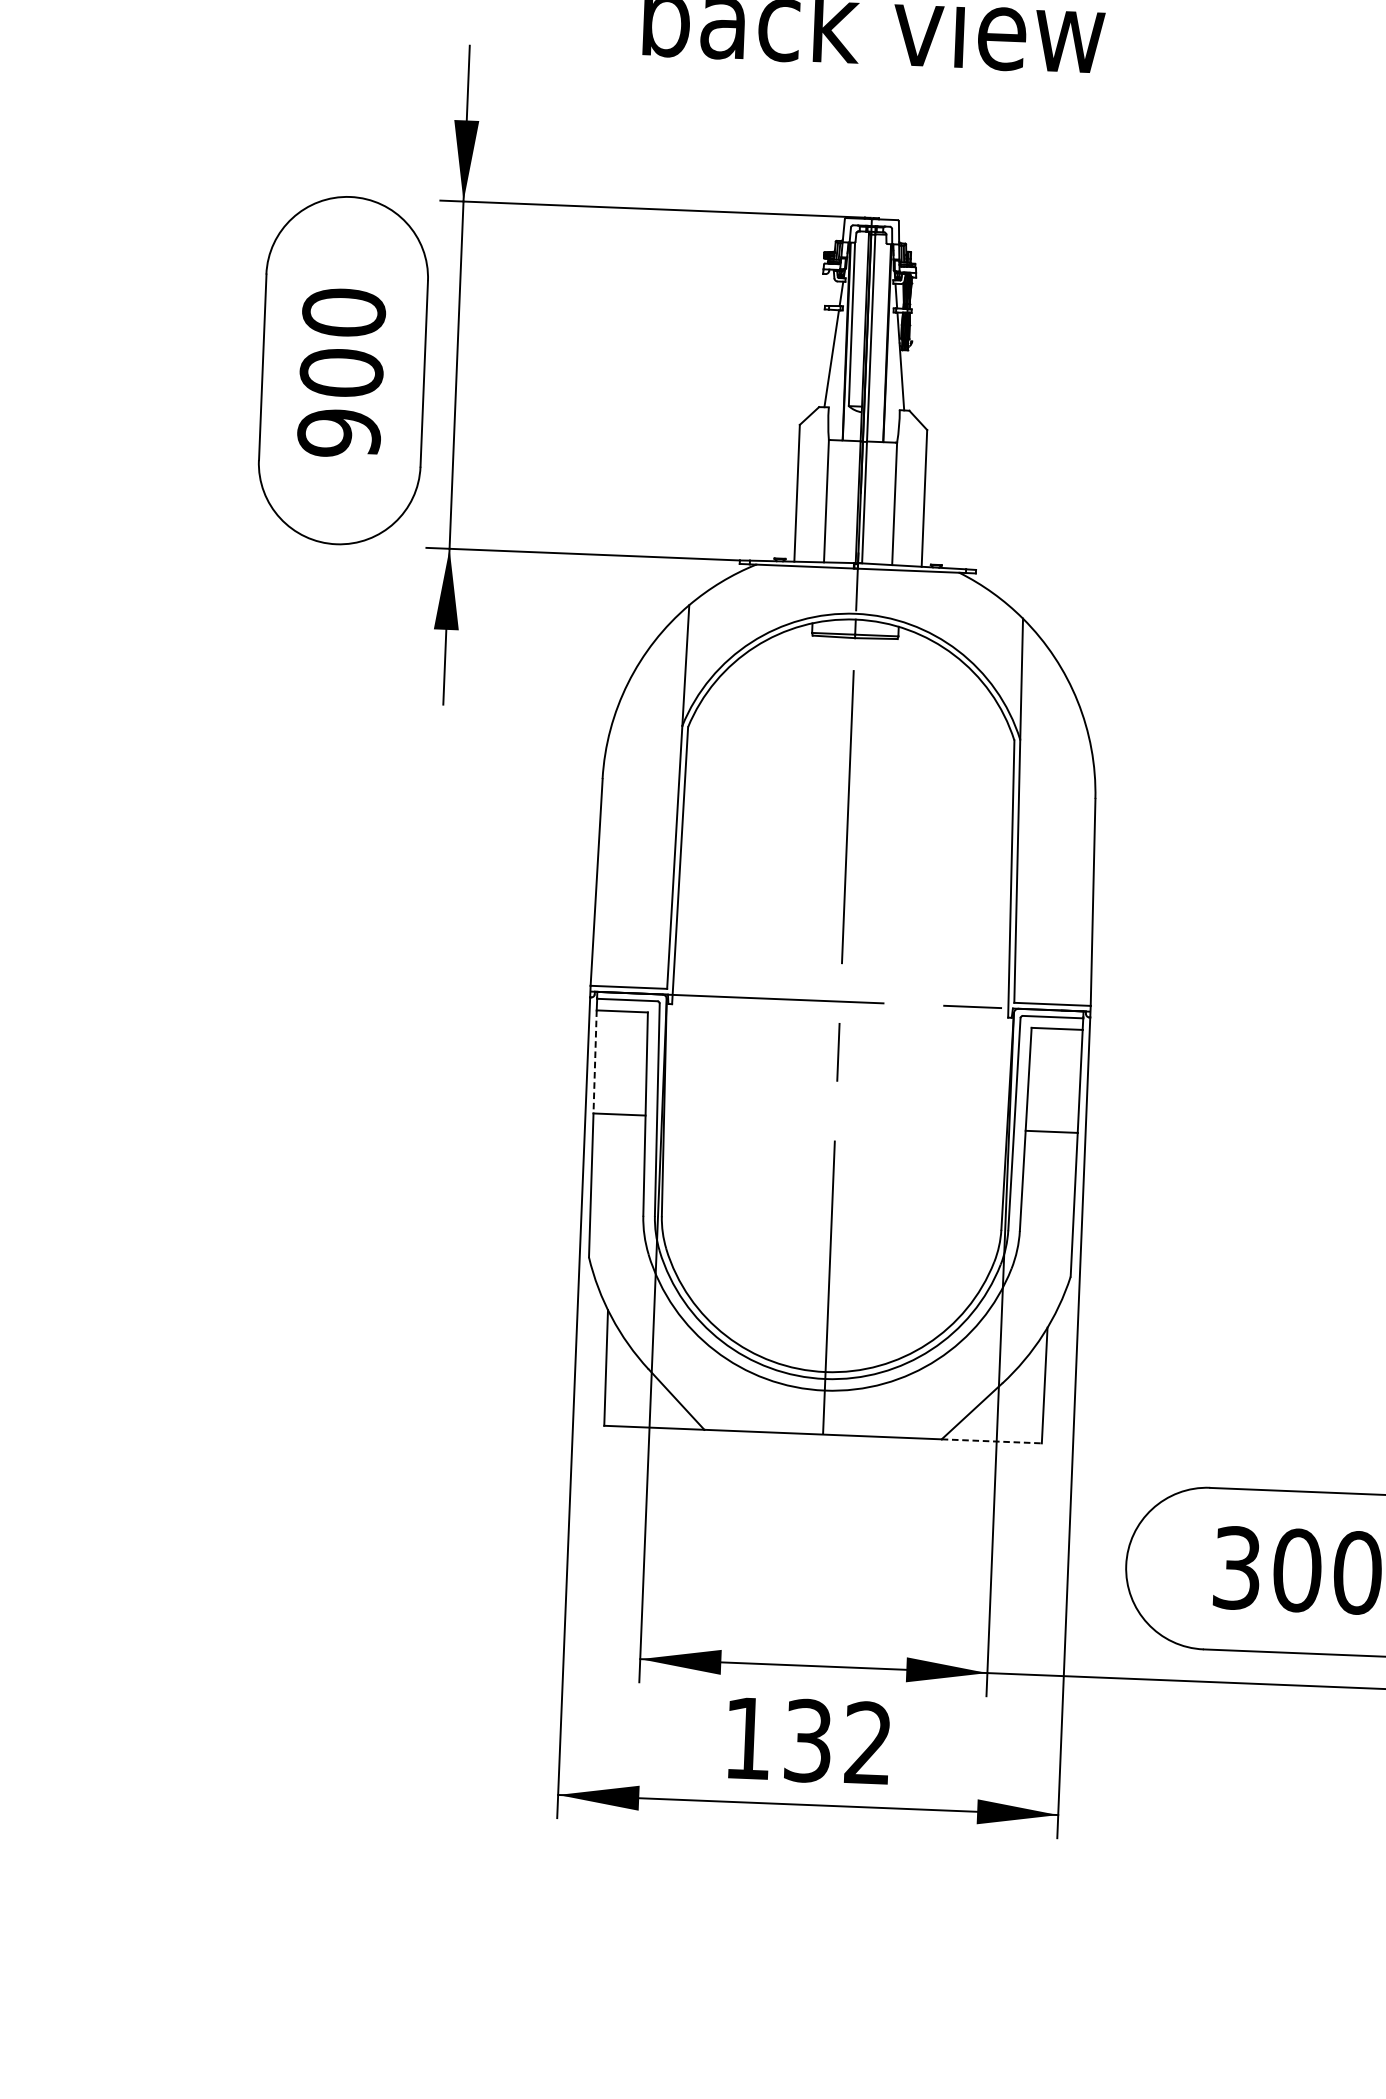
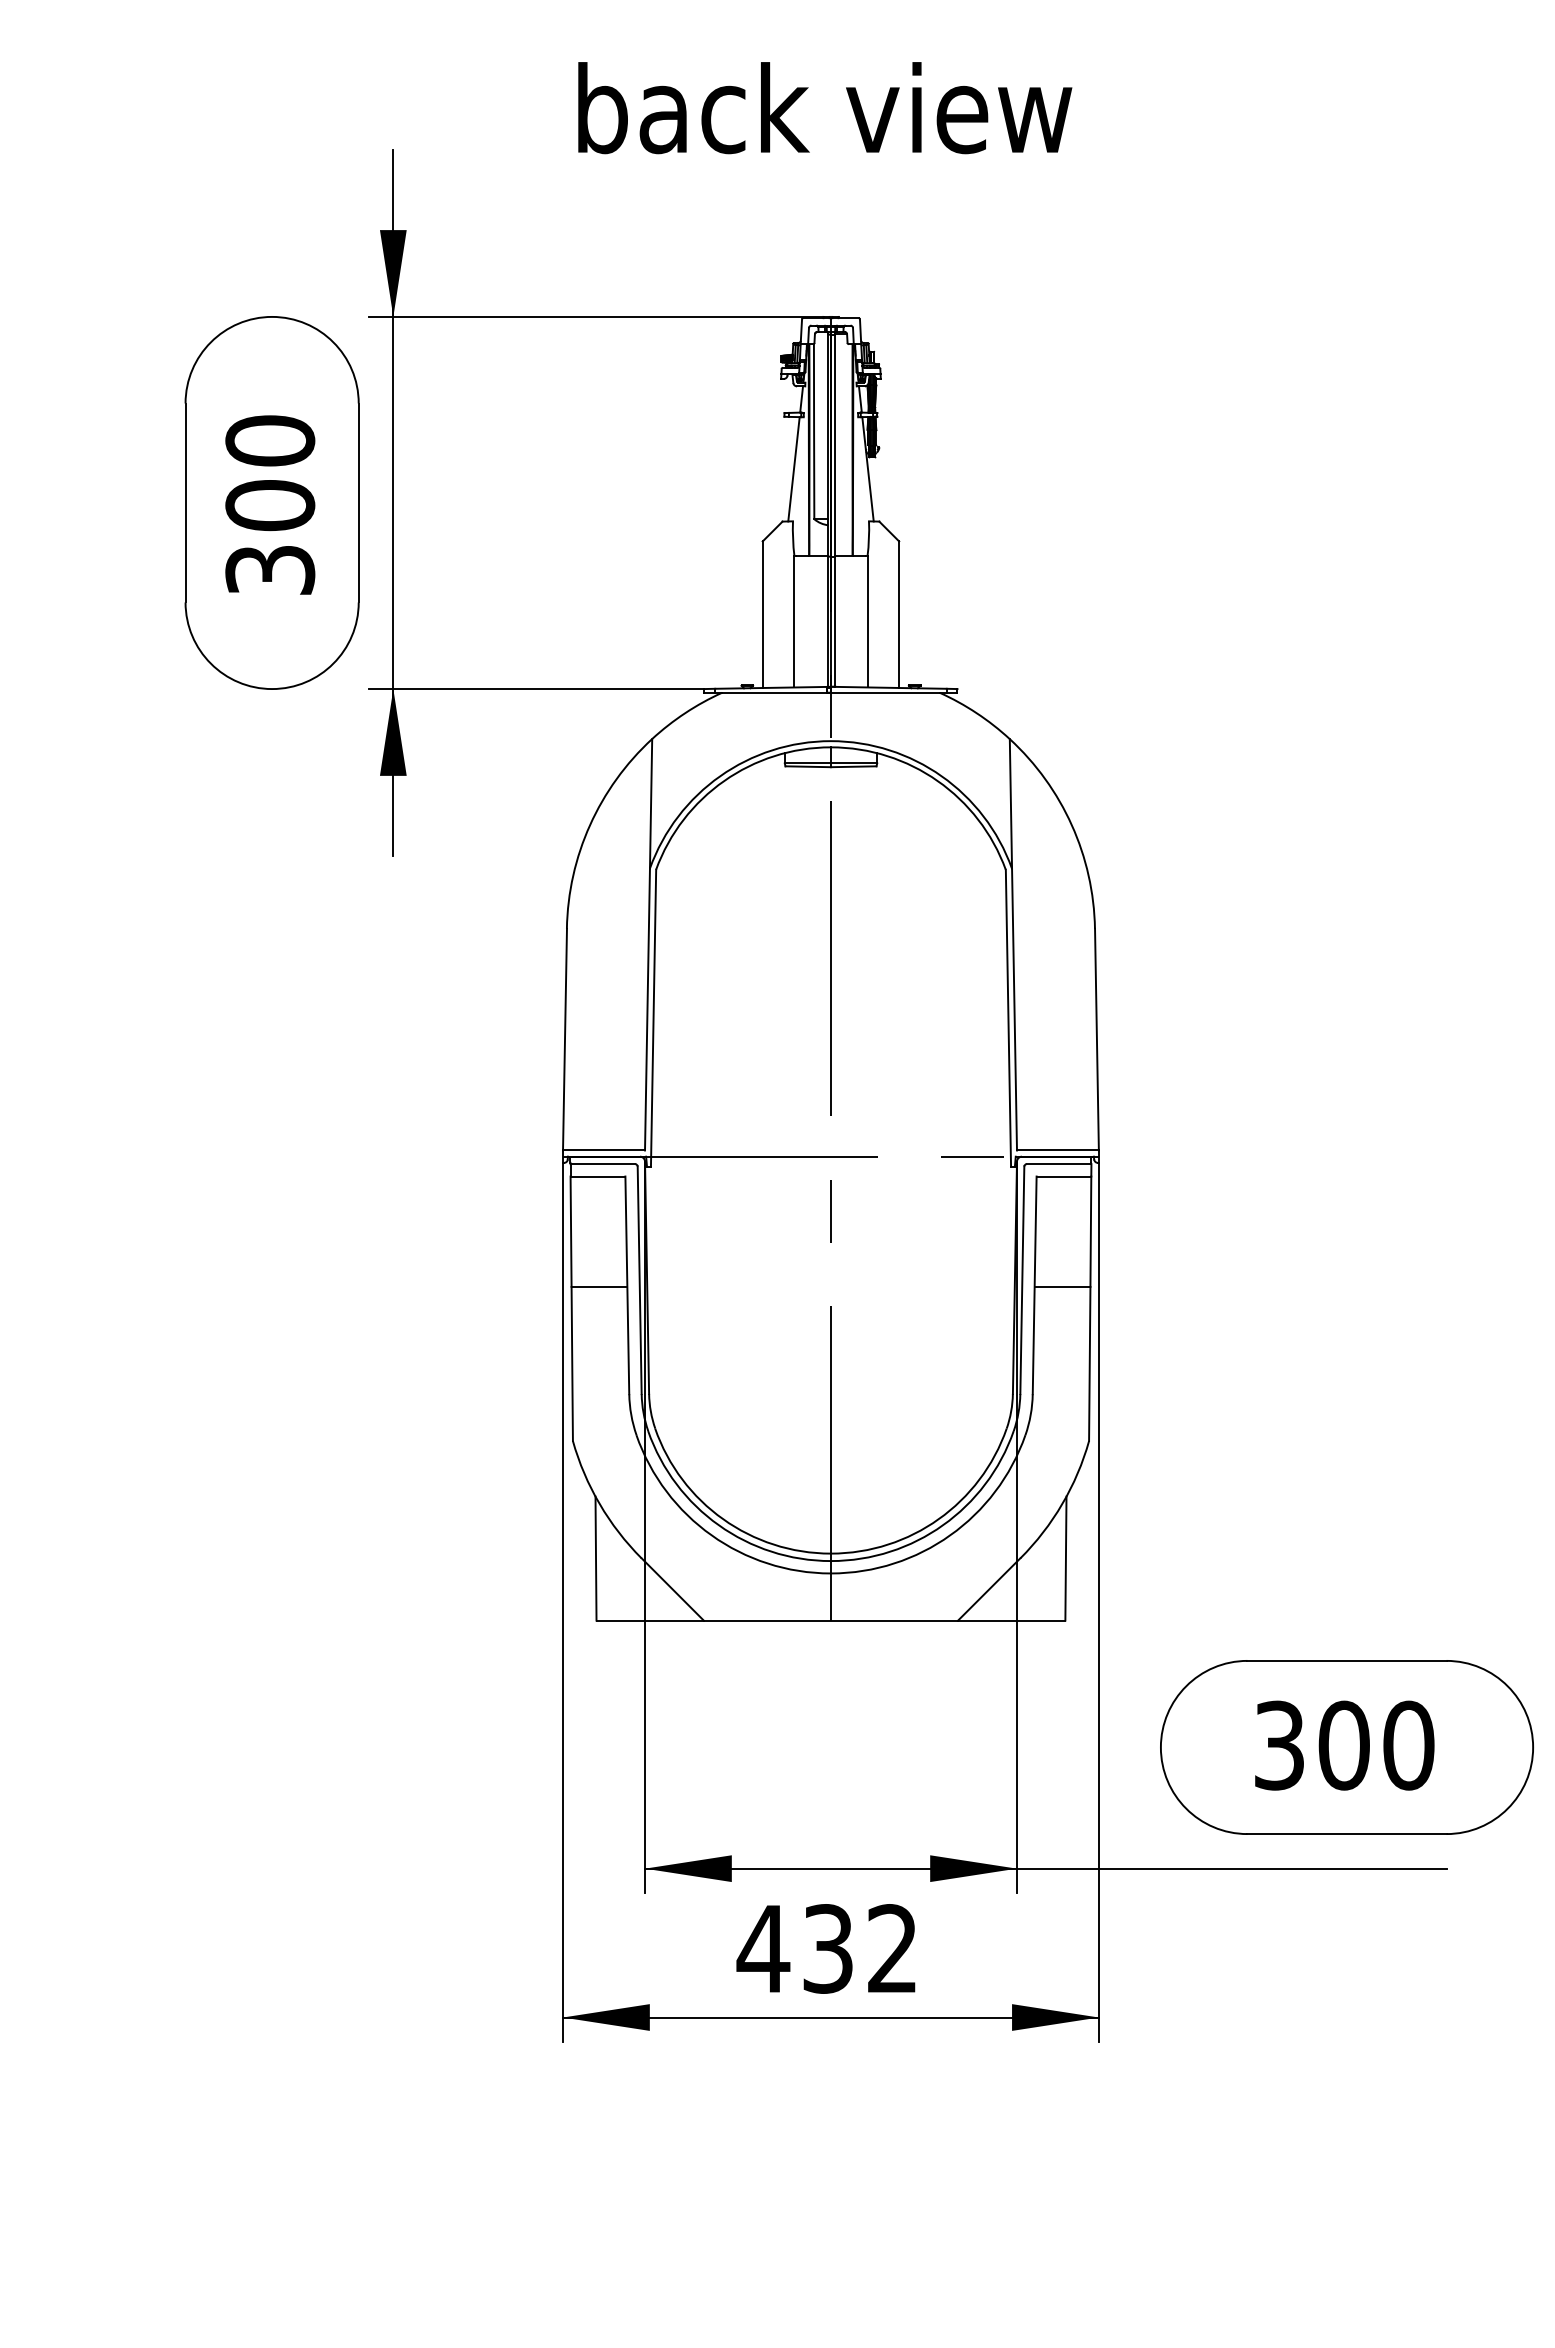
text: (339, 433) -> (270, 570), 900 -> 300
line: (595, 1062) -> (571, 1232), dashed -> solid
line: (991, 1441) -> (1011, 1620), dashed -> solid
text: (747, 1738) -> (763, 1948), 132 -> 432

